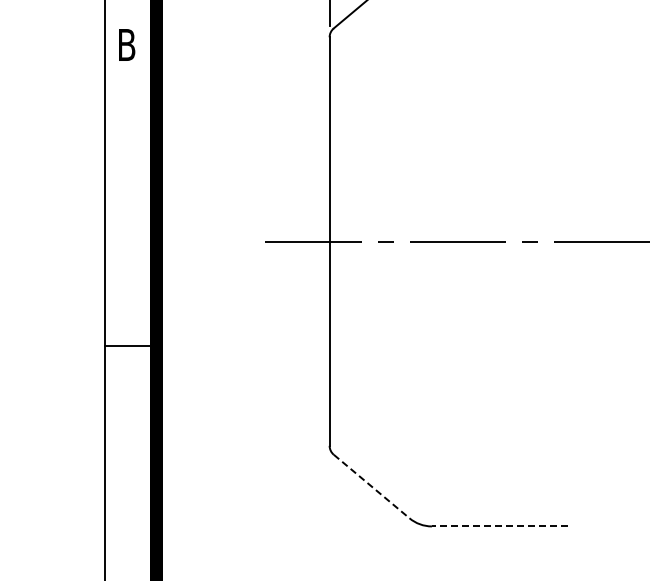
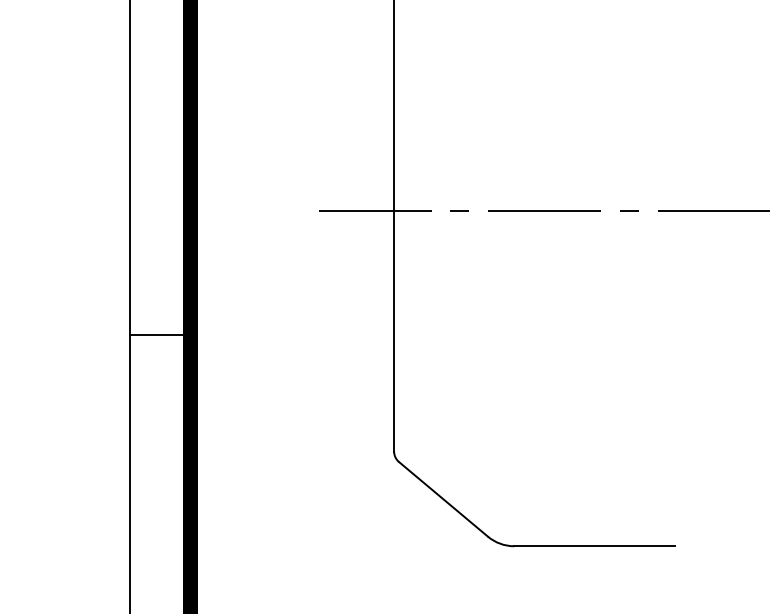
line: (372, 486) -> (444, 499), dashed -> solid
line: (499, 526) -> (593, 546), dashed -> solid

